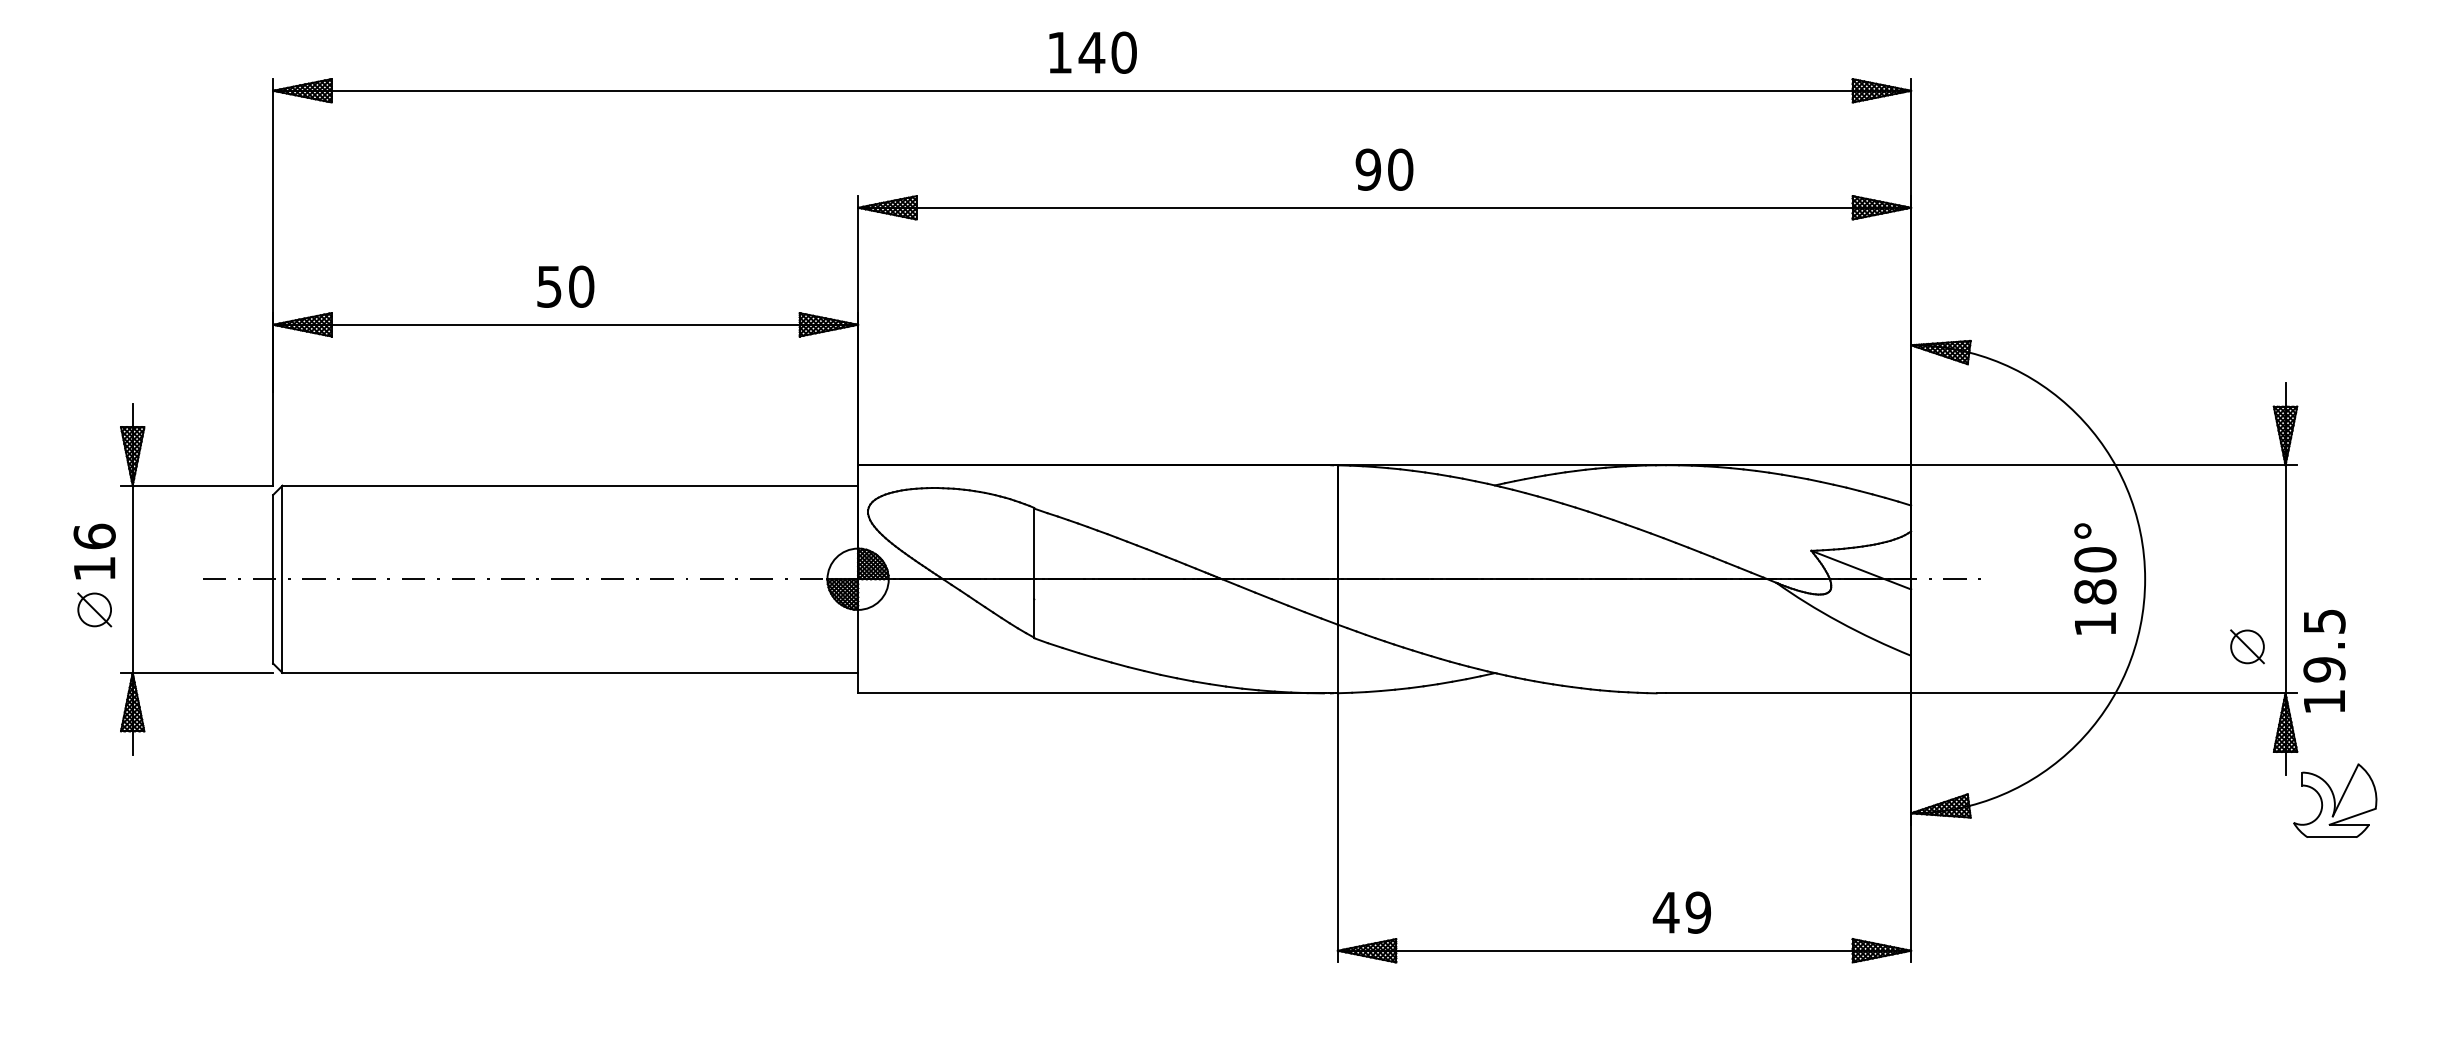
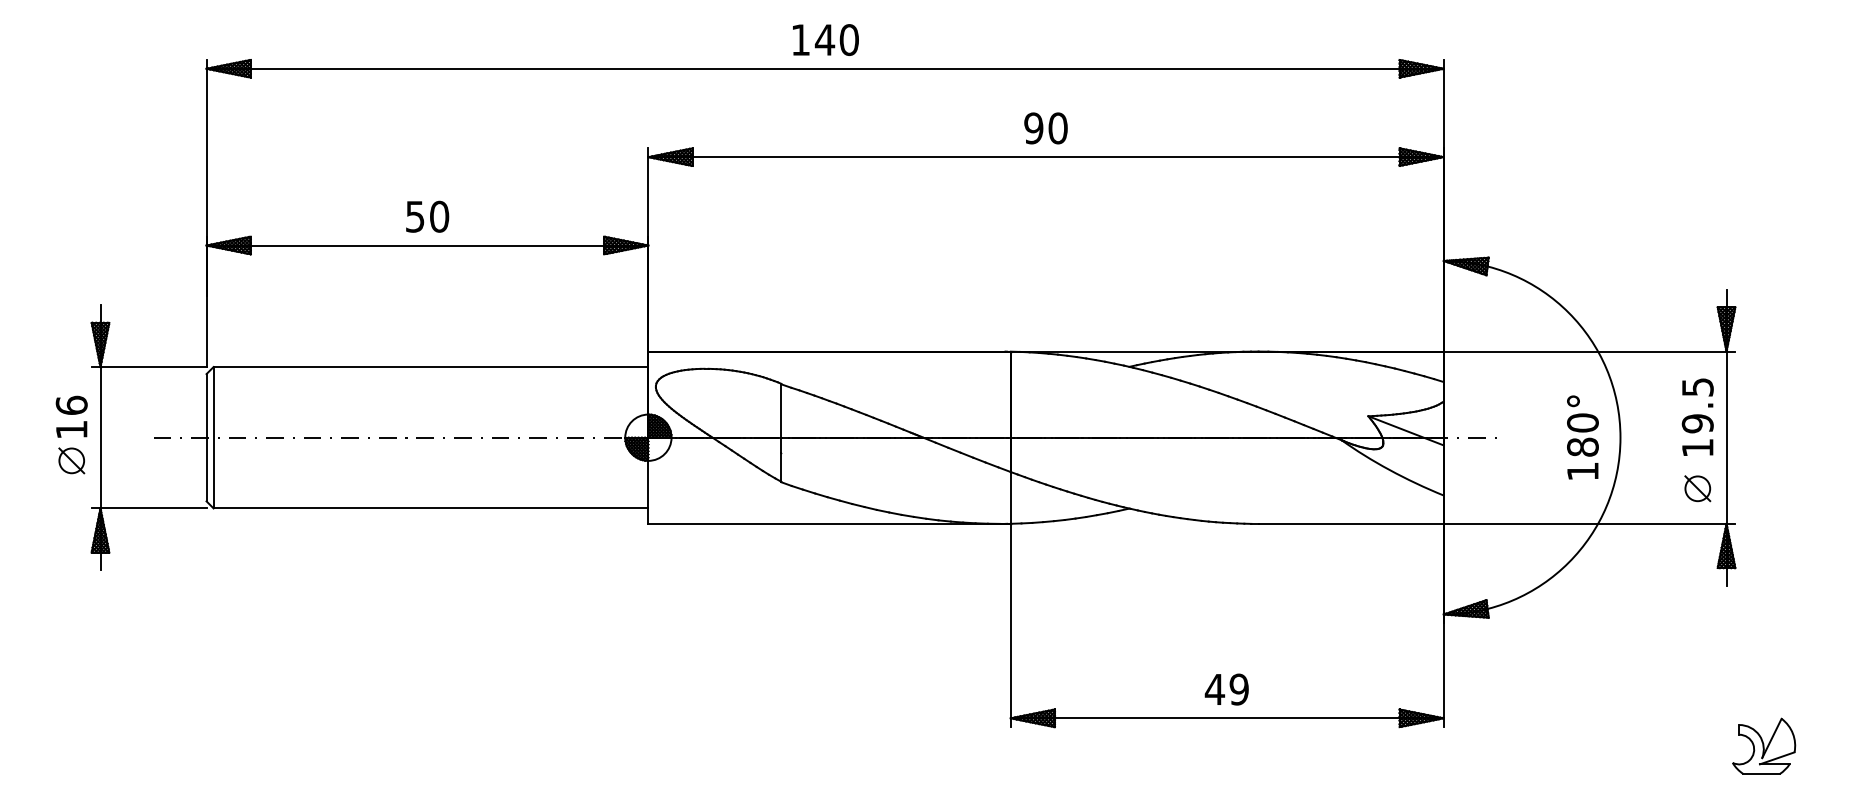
text: (2324, 661) -> (1697, 417), moved
part: (2335, 800) -> (1764, 746), moved
text: (1681, 912) -> (1226, 689), moved

